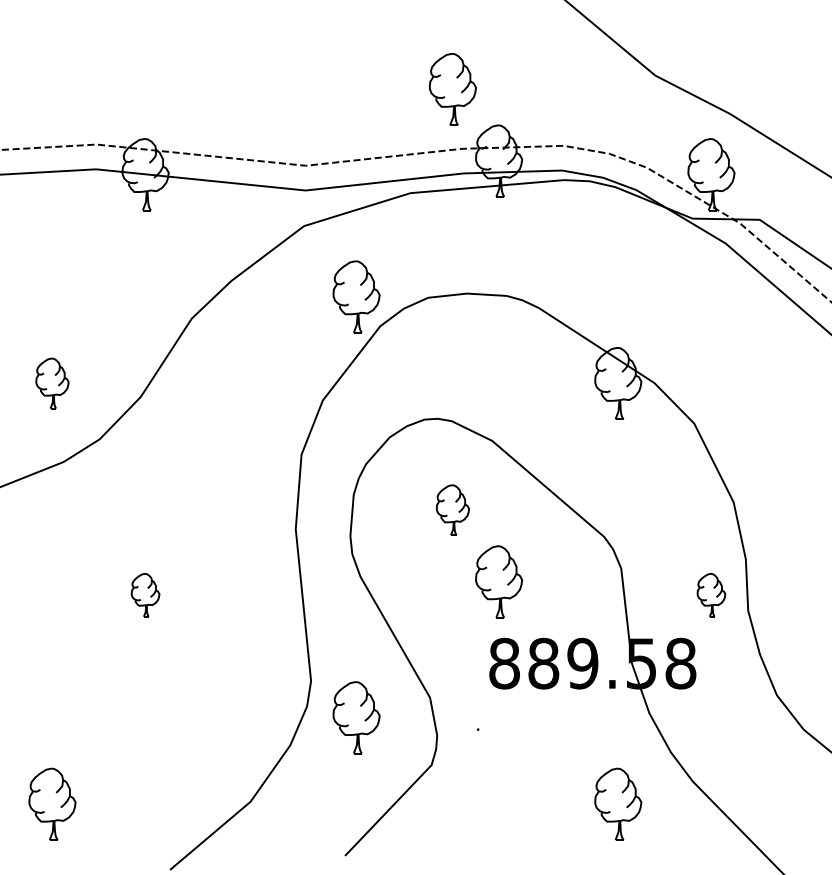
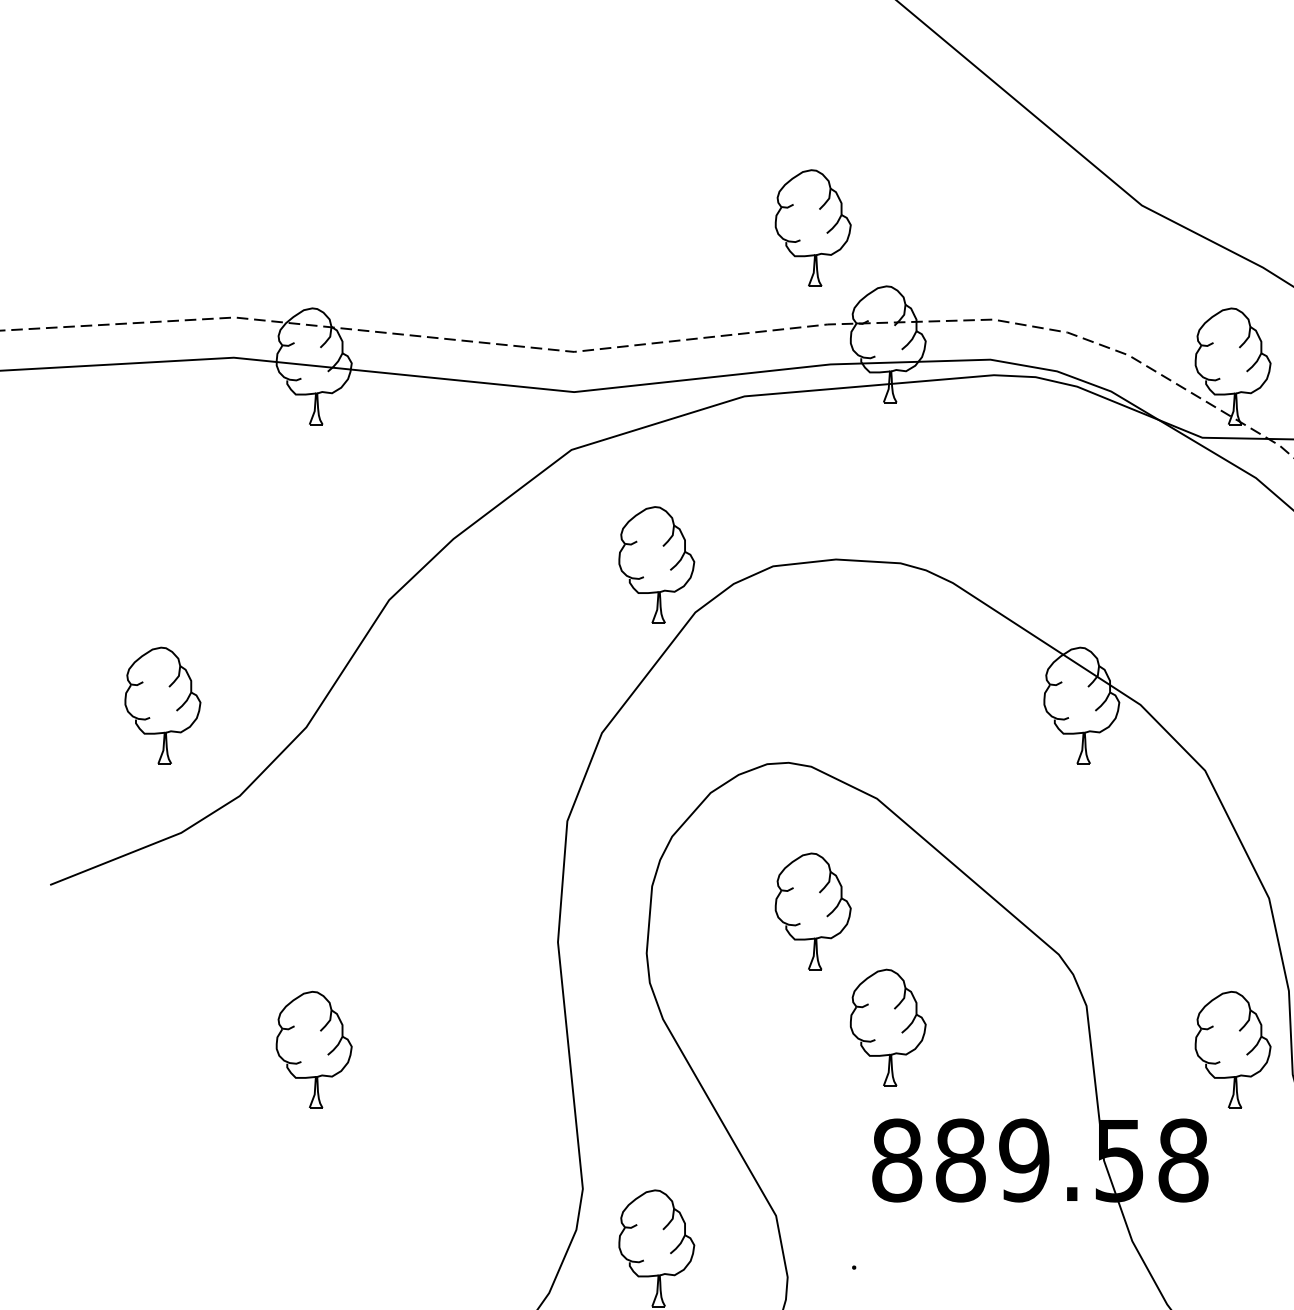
part: (52, 383) -> (162, 705), size x1.43
part: (452, 509) -> (812, 910), size x1.43
part: (145, 594) -> (313, 1048), size x1.67
part: (711, 594) -> (1233, 1048), size x1.67

